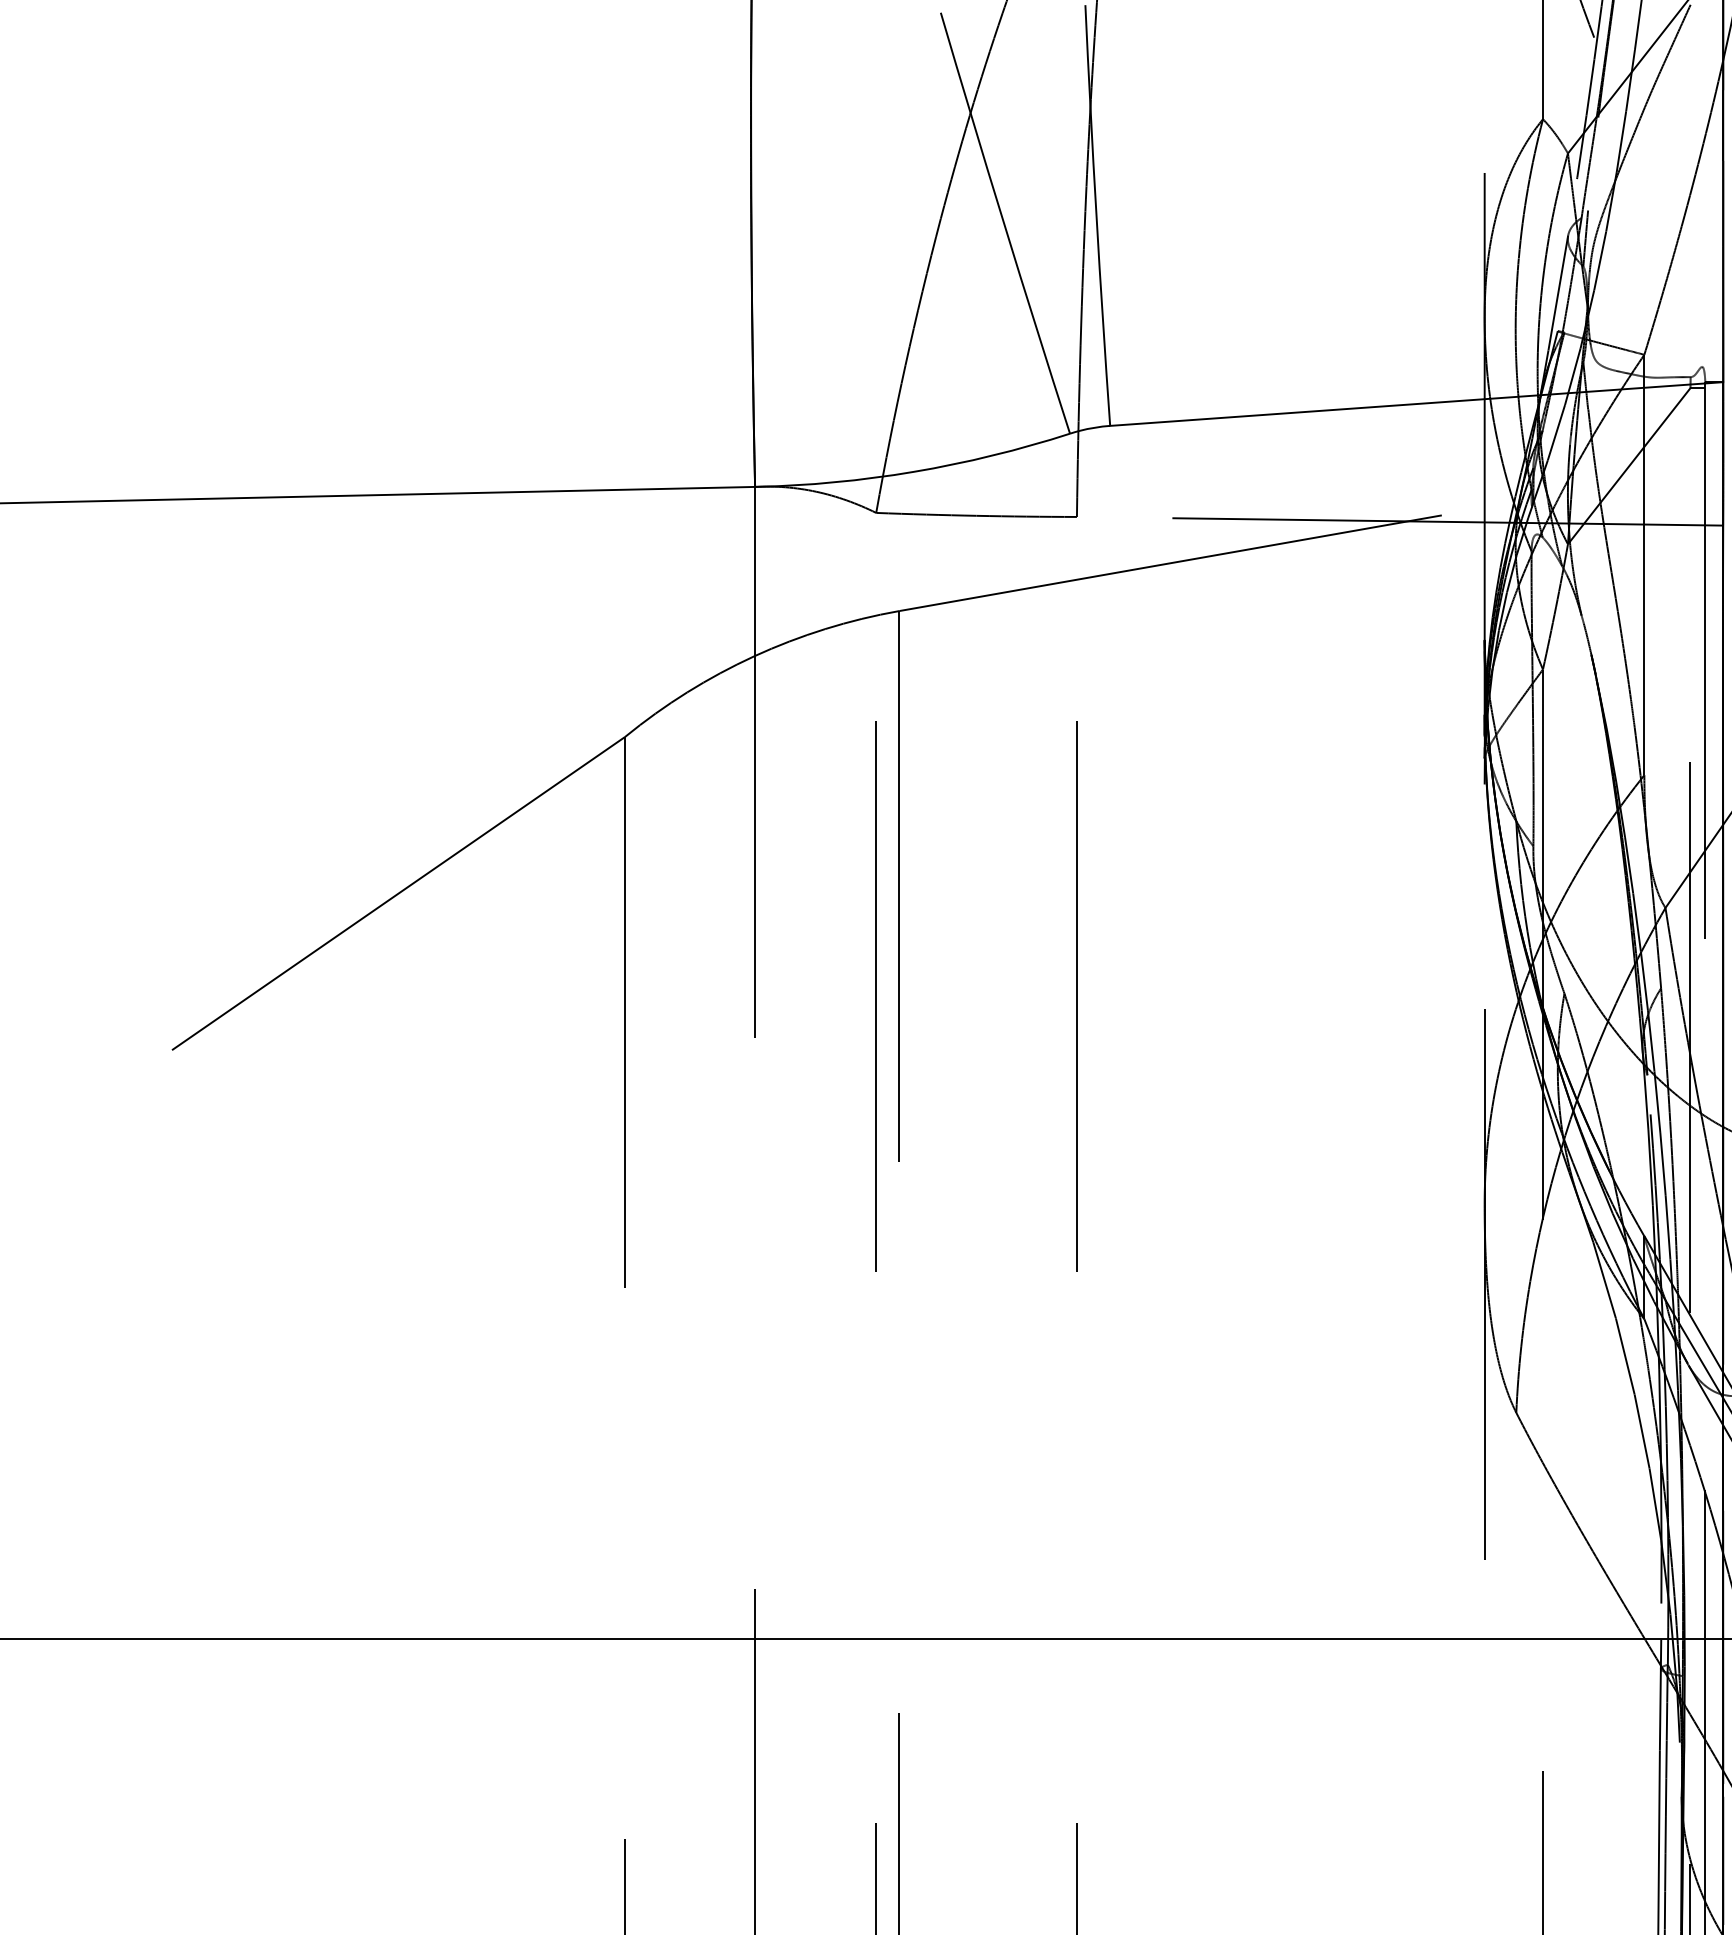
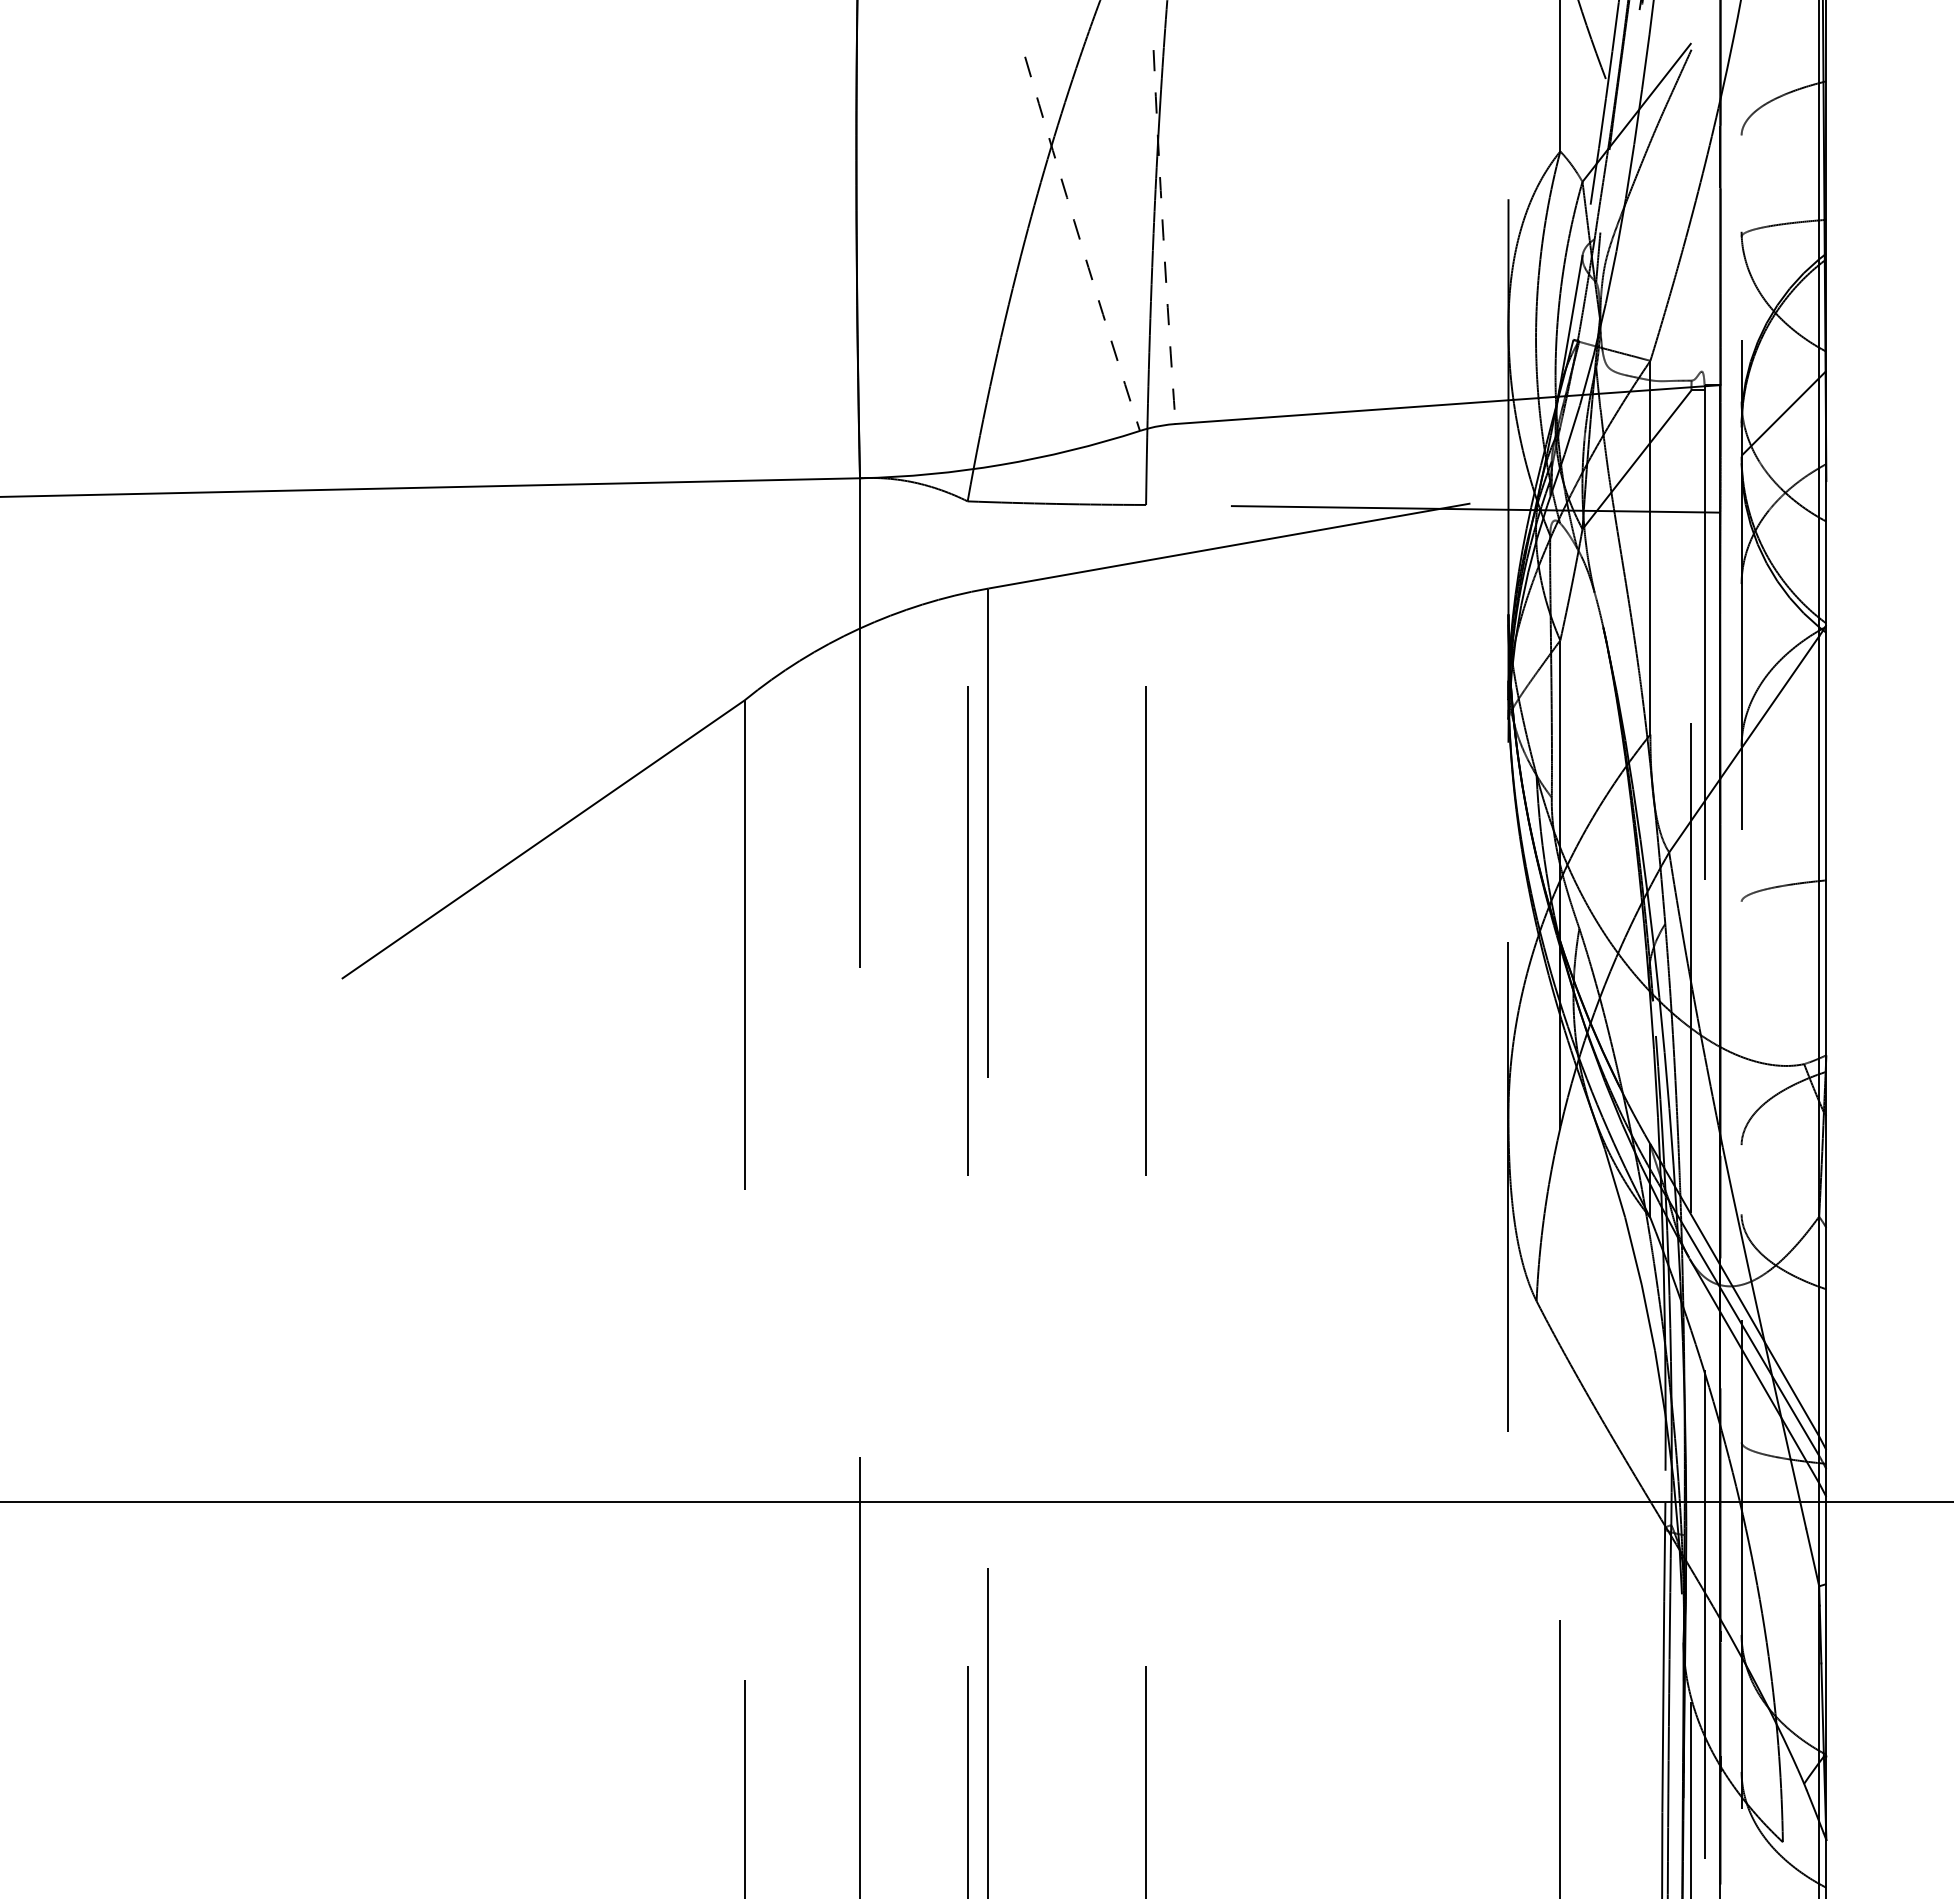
arc: (1096, 216) -> (1163, 237), solid -> dashed
arc: (1004, 223) -> (1081, 244), solid -> dashed

